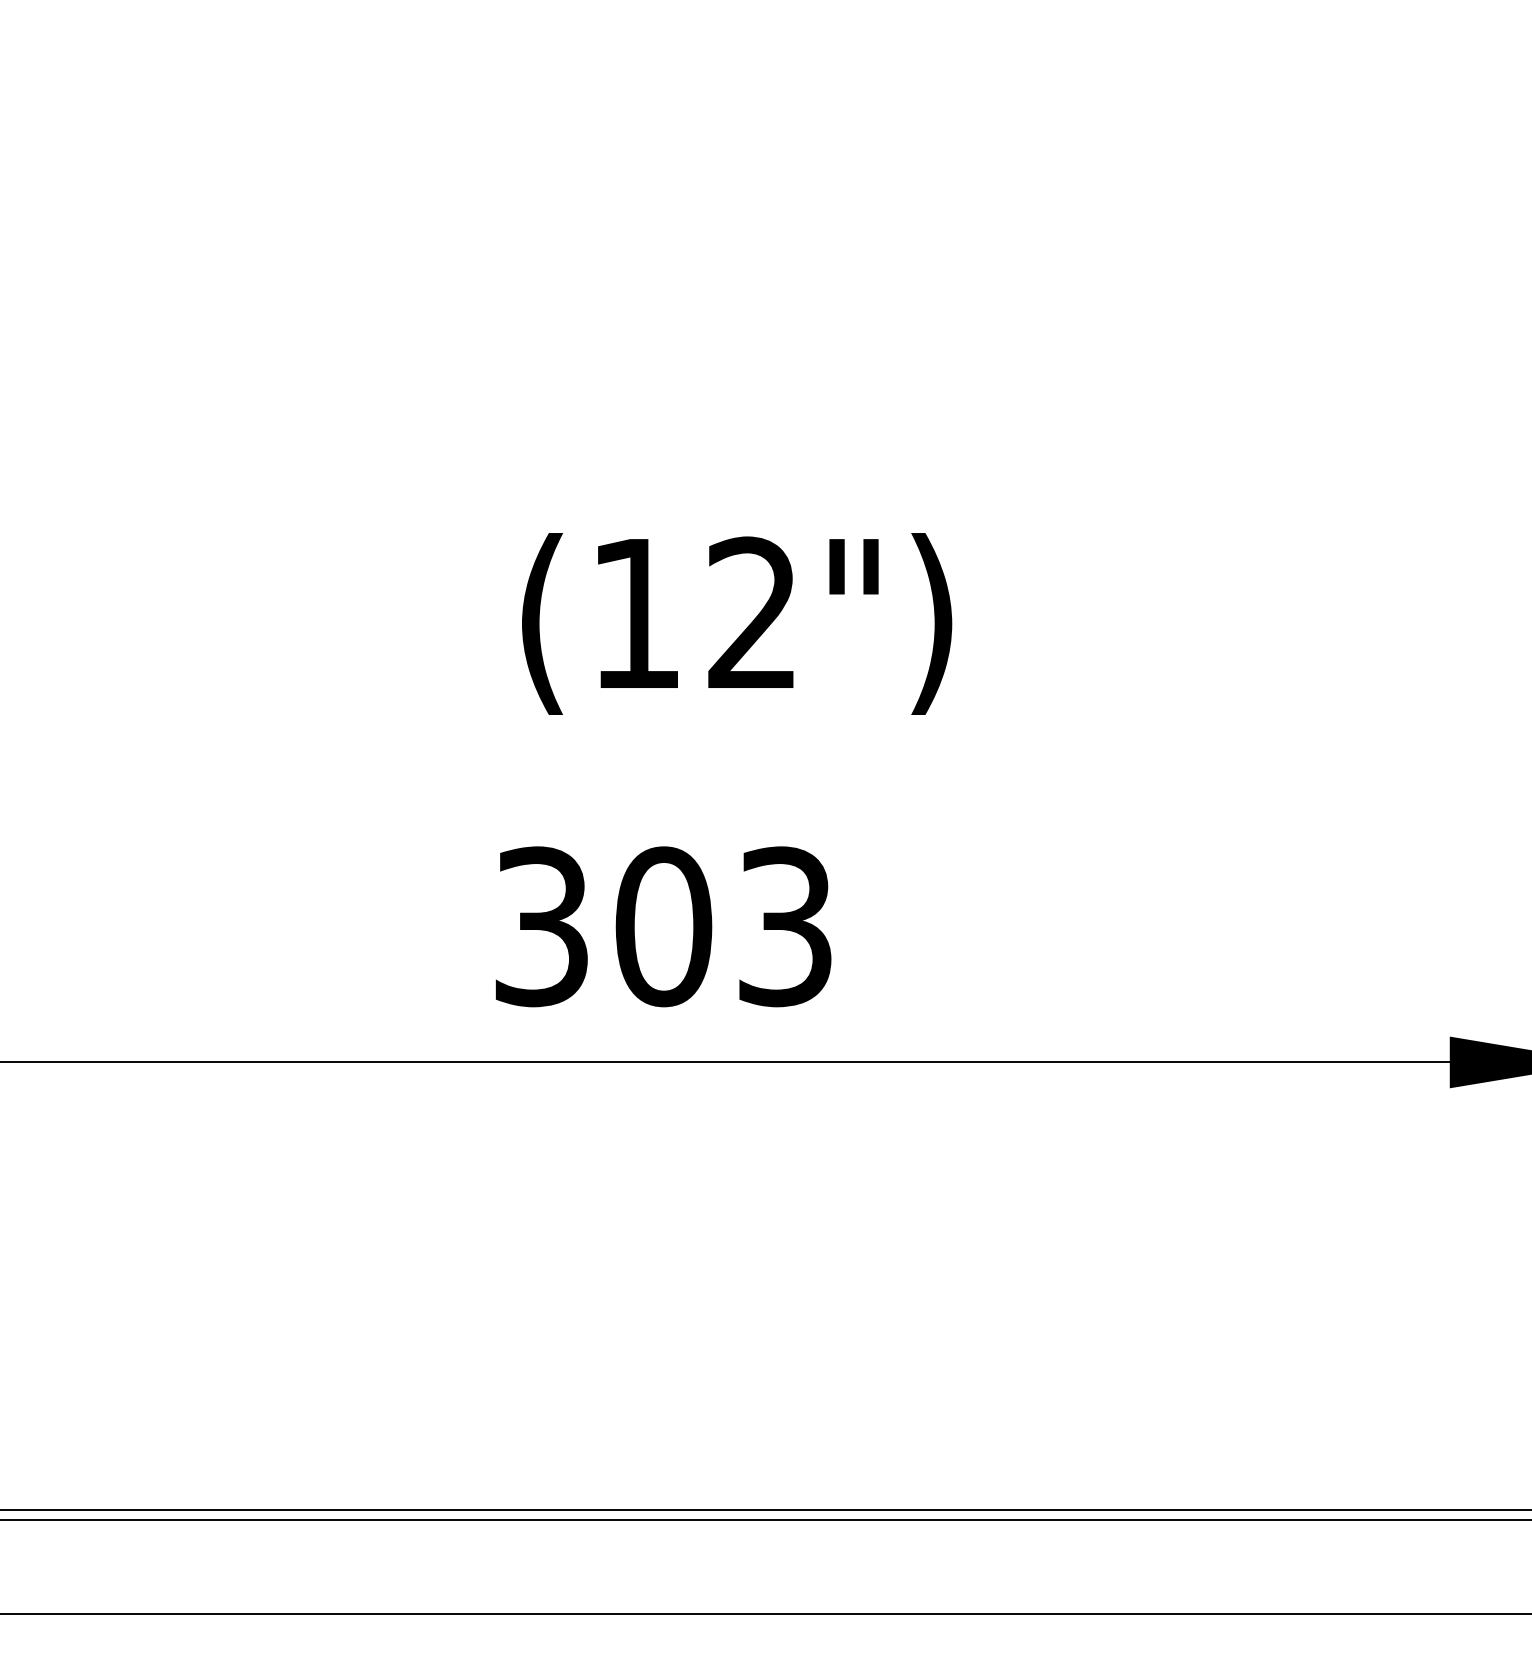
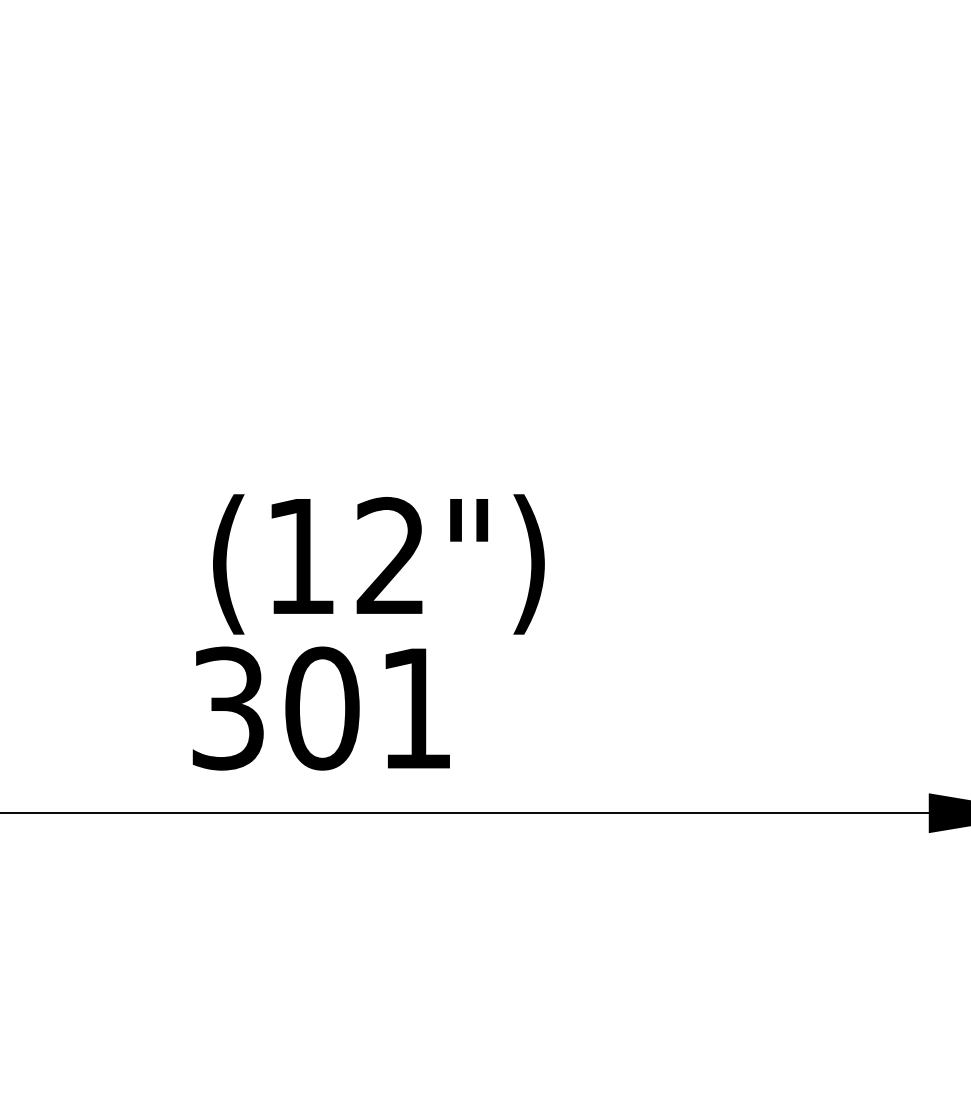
text: (737, 623) -> (379, 564), moved
text: (785, 926) -> (416, 708), 303 -> 301

